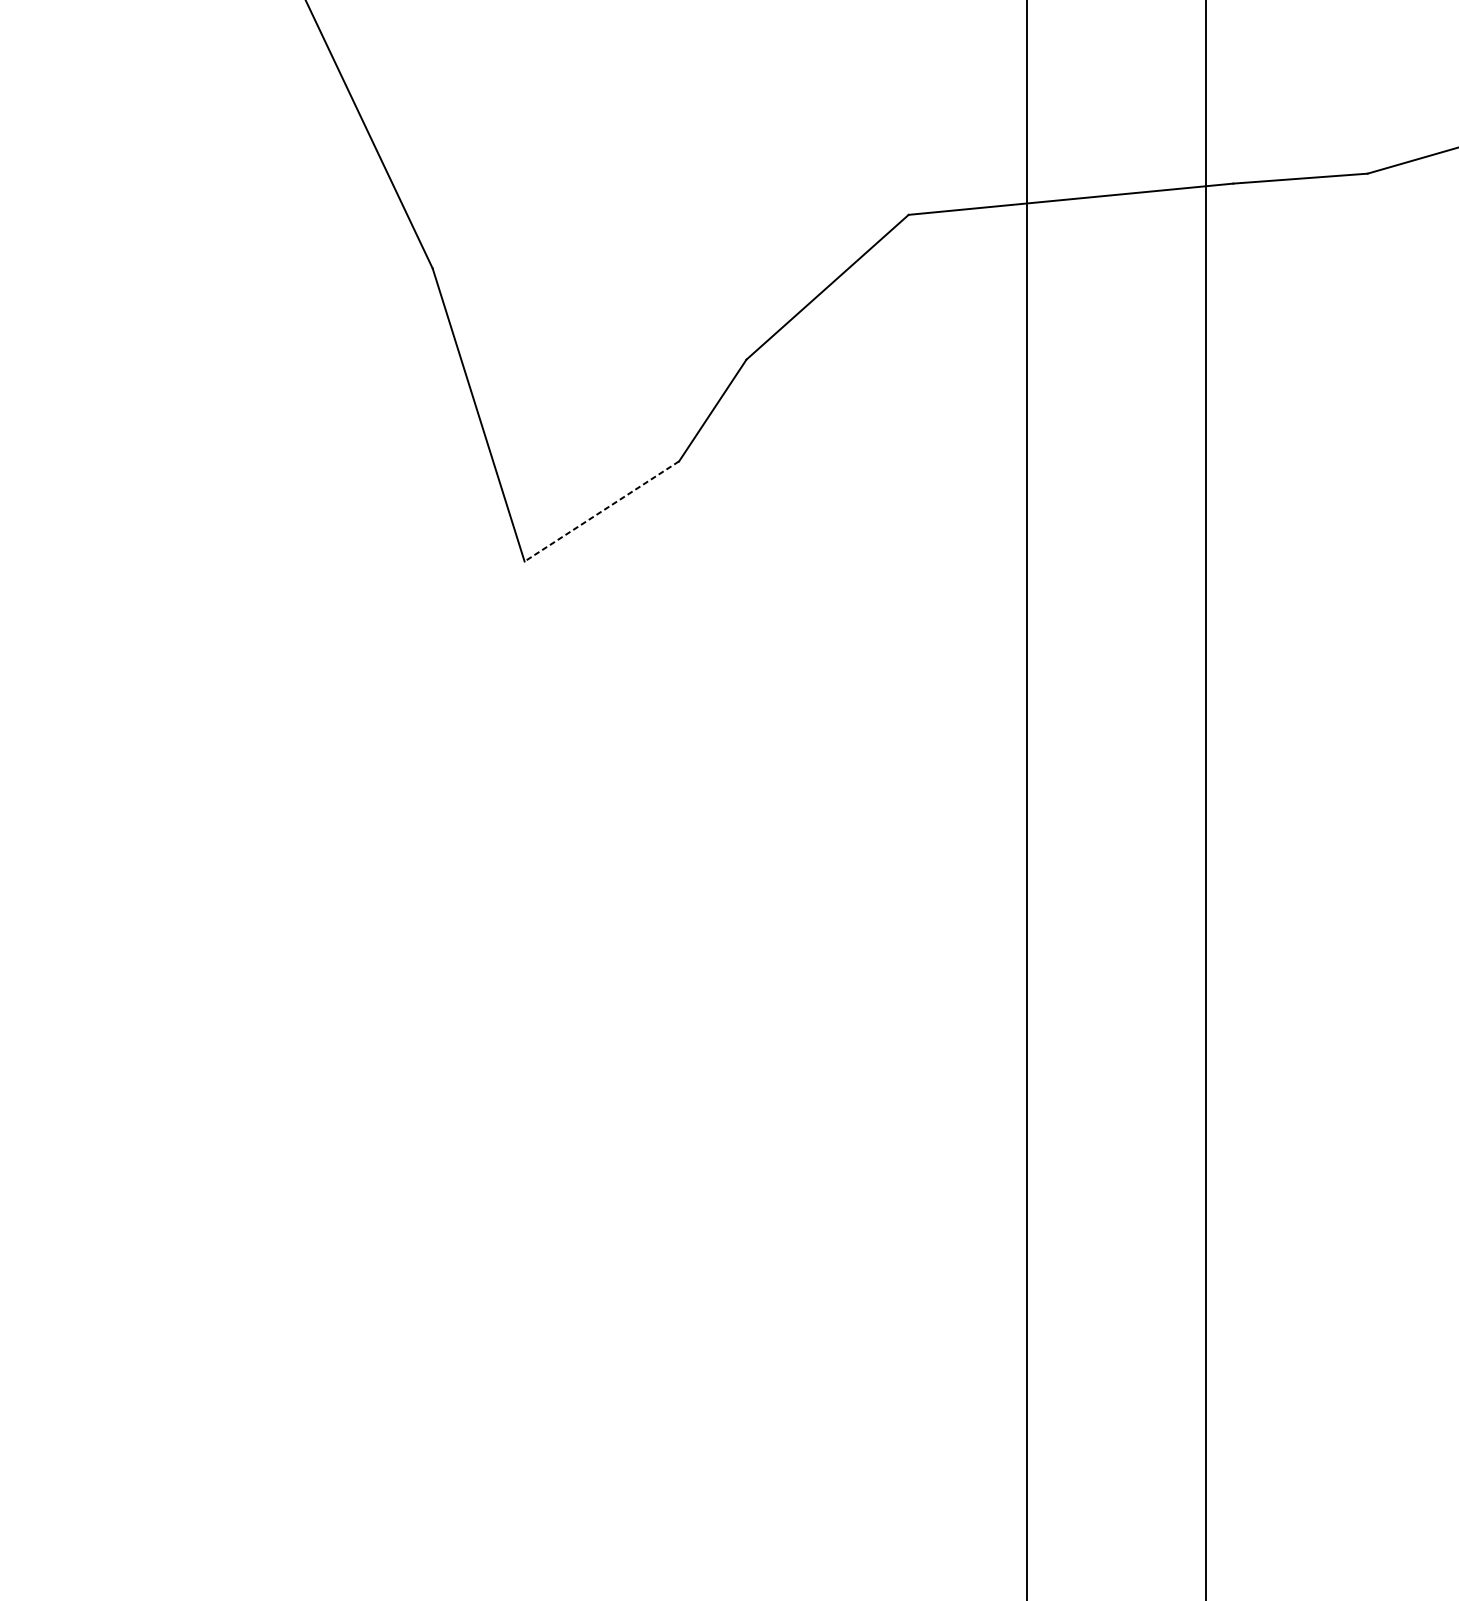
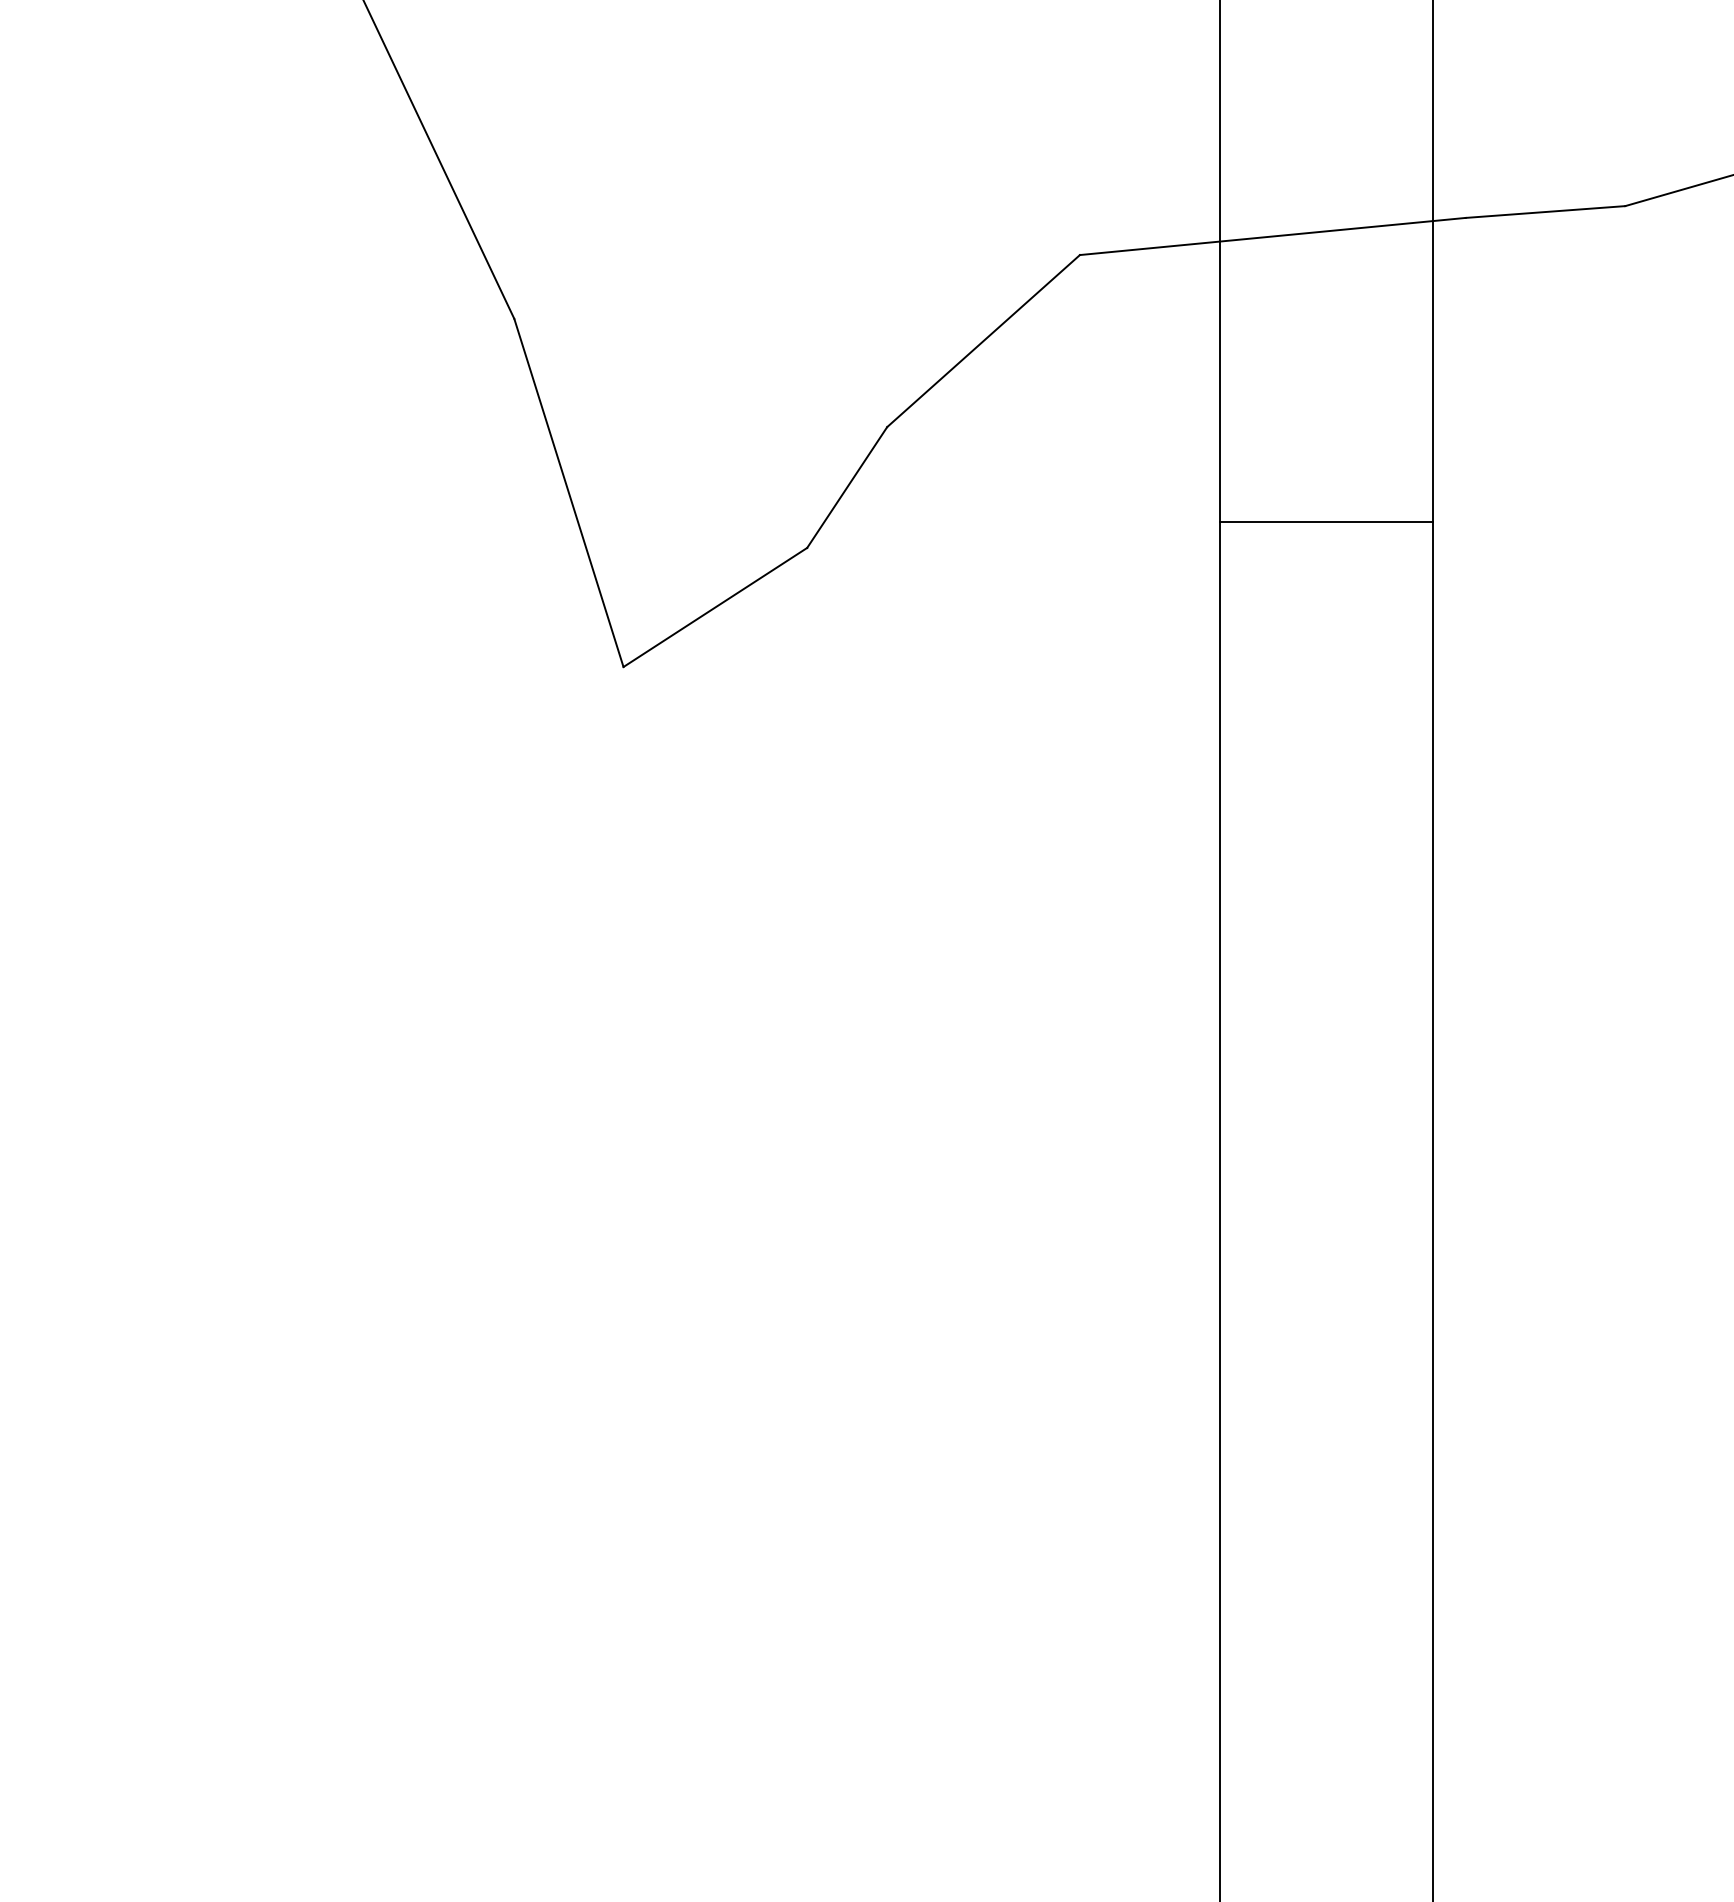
line: (1116, 439) -> (1326, 522), added
line: (601, 511) -> (714, 607), dashed -> solid

